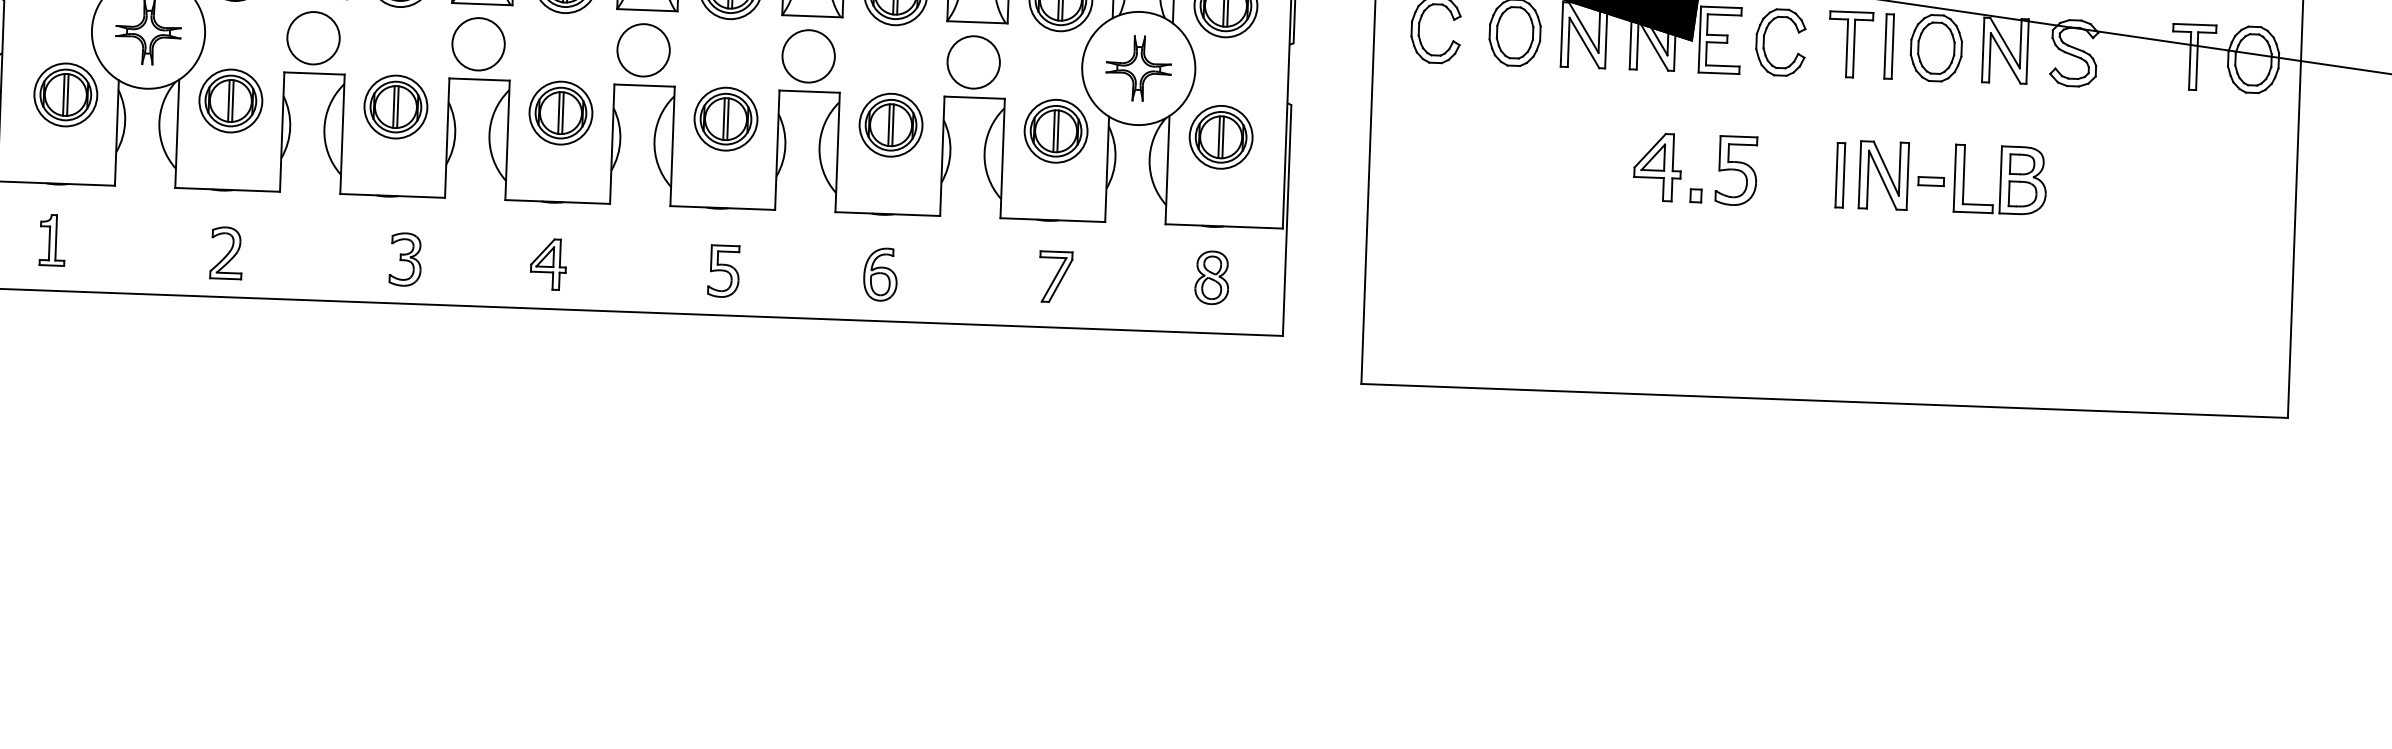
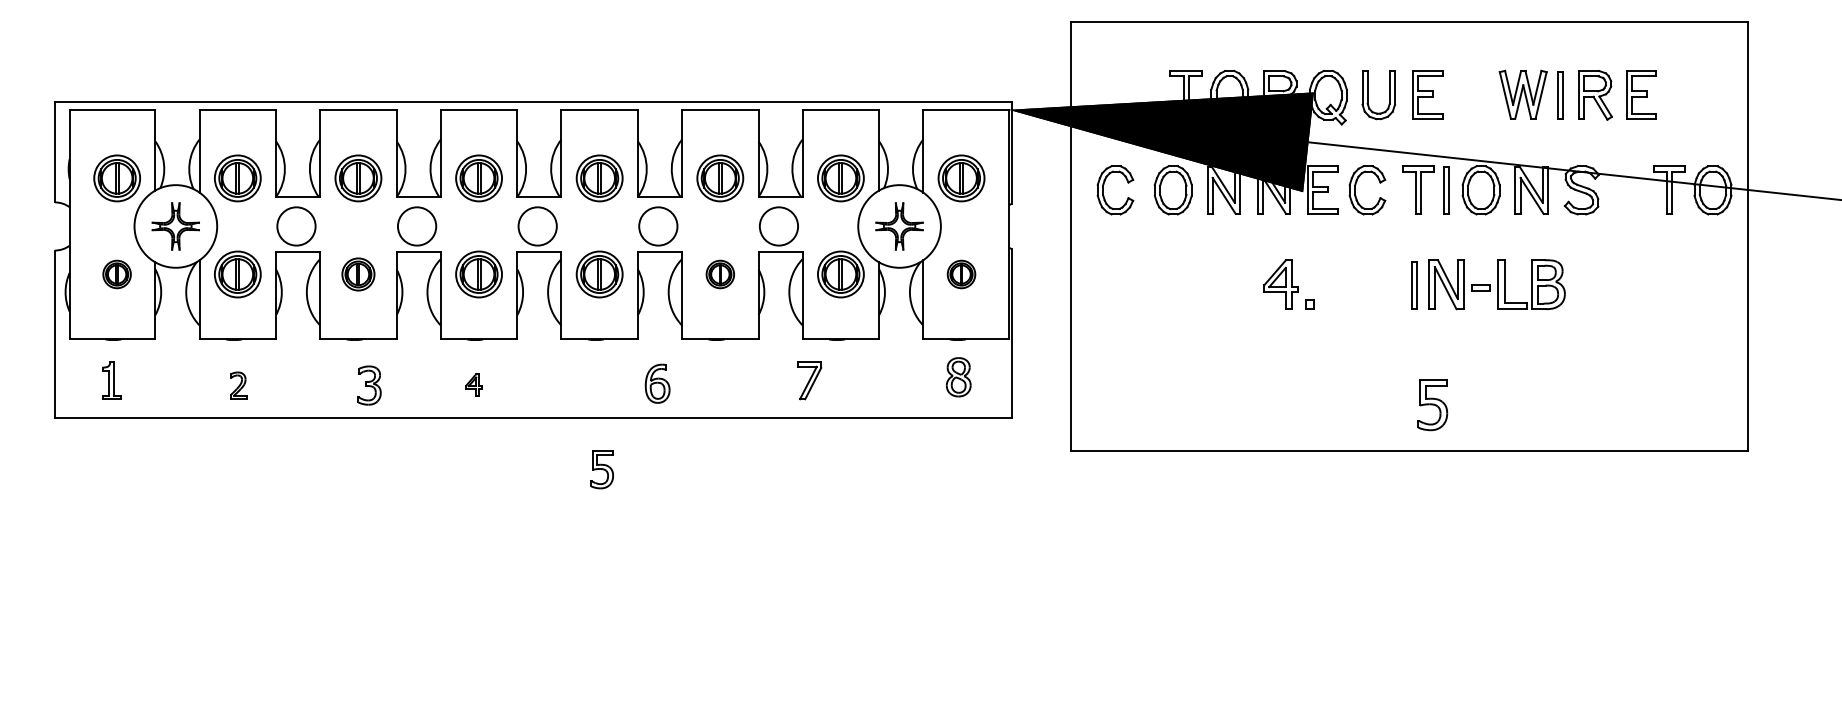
part: (64, 94) -> (116, 274), size x0.6
part: (396, 107) -> (358, 274), size x0.7
part: (891, 125) -> (720, 274), size x0.6
part: (1221, 137) -> (961, 274), size x0.6
part: (1736, 171) -> (1432, 405), moved
part: (226, 252) -> (238, 385), size x0.7
part: (547, 263) -> (473, 384), size x0.6
part: (722, 271) -> (601, 469), moved
part: (880, 274) -> (657, 383), moved
part: (1055, 276) -> (809, 380), moved

